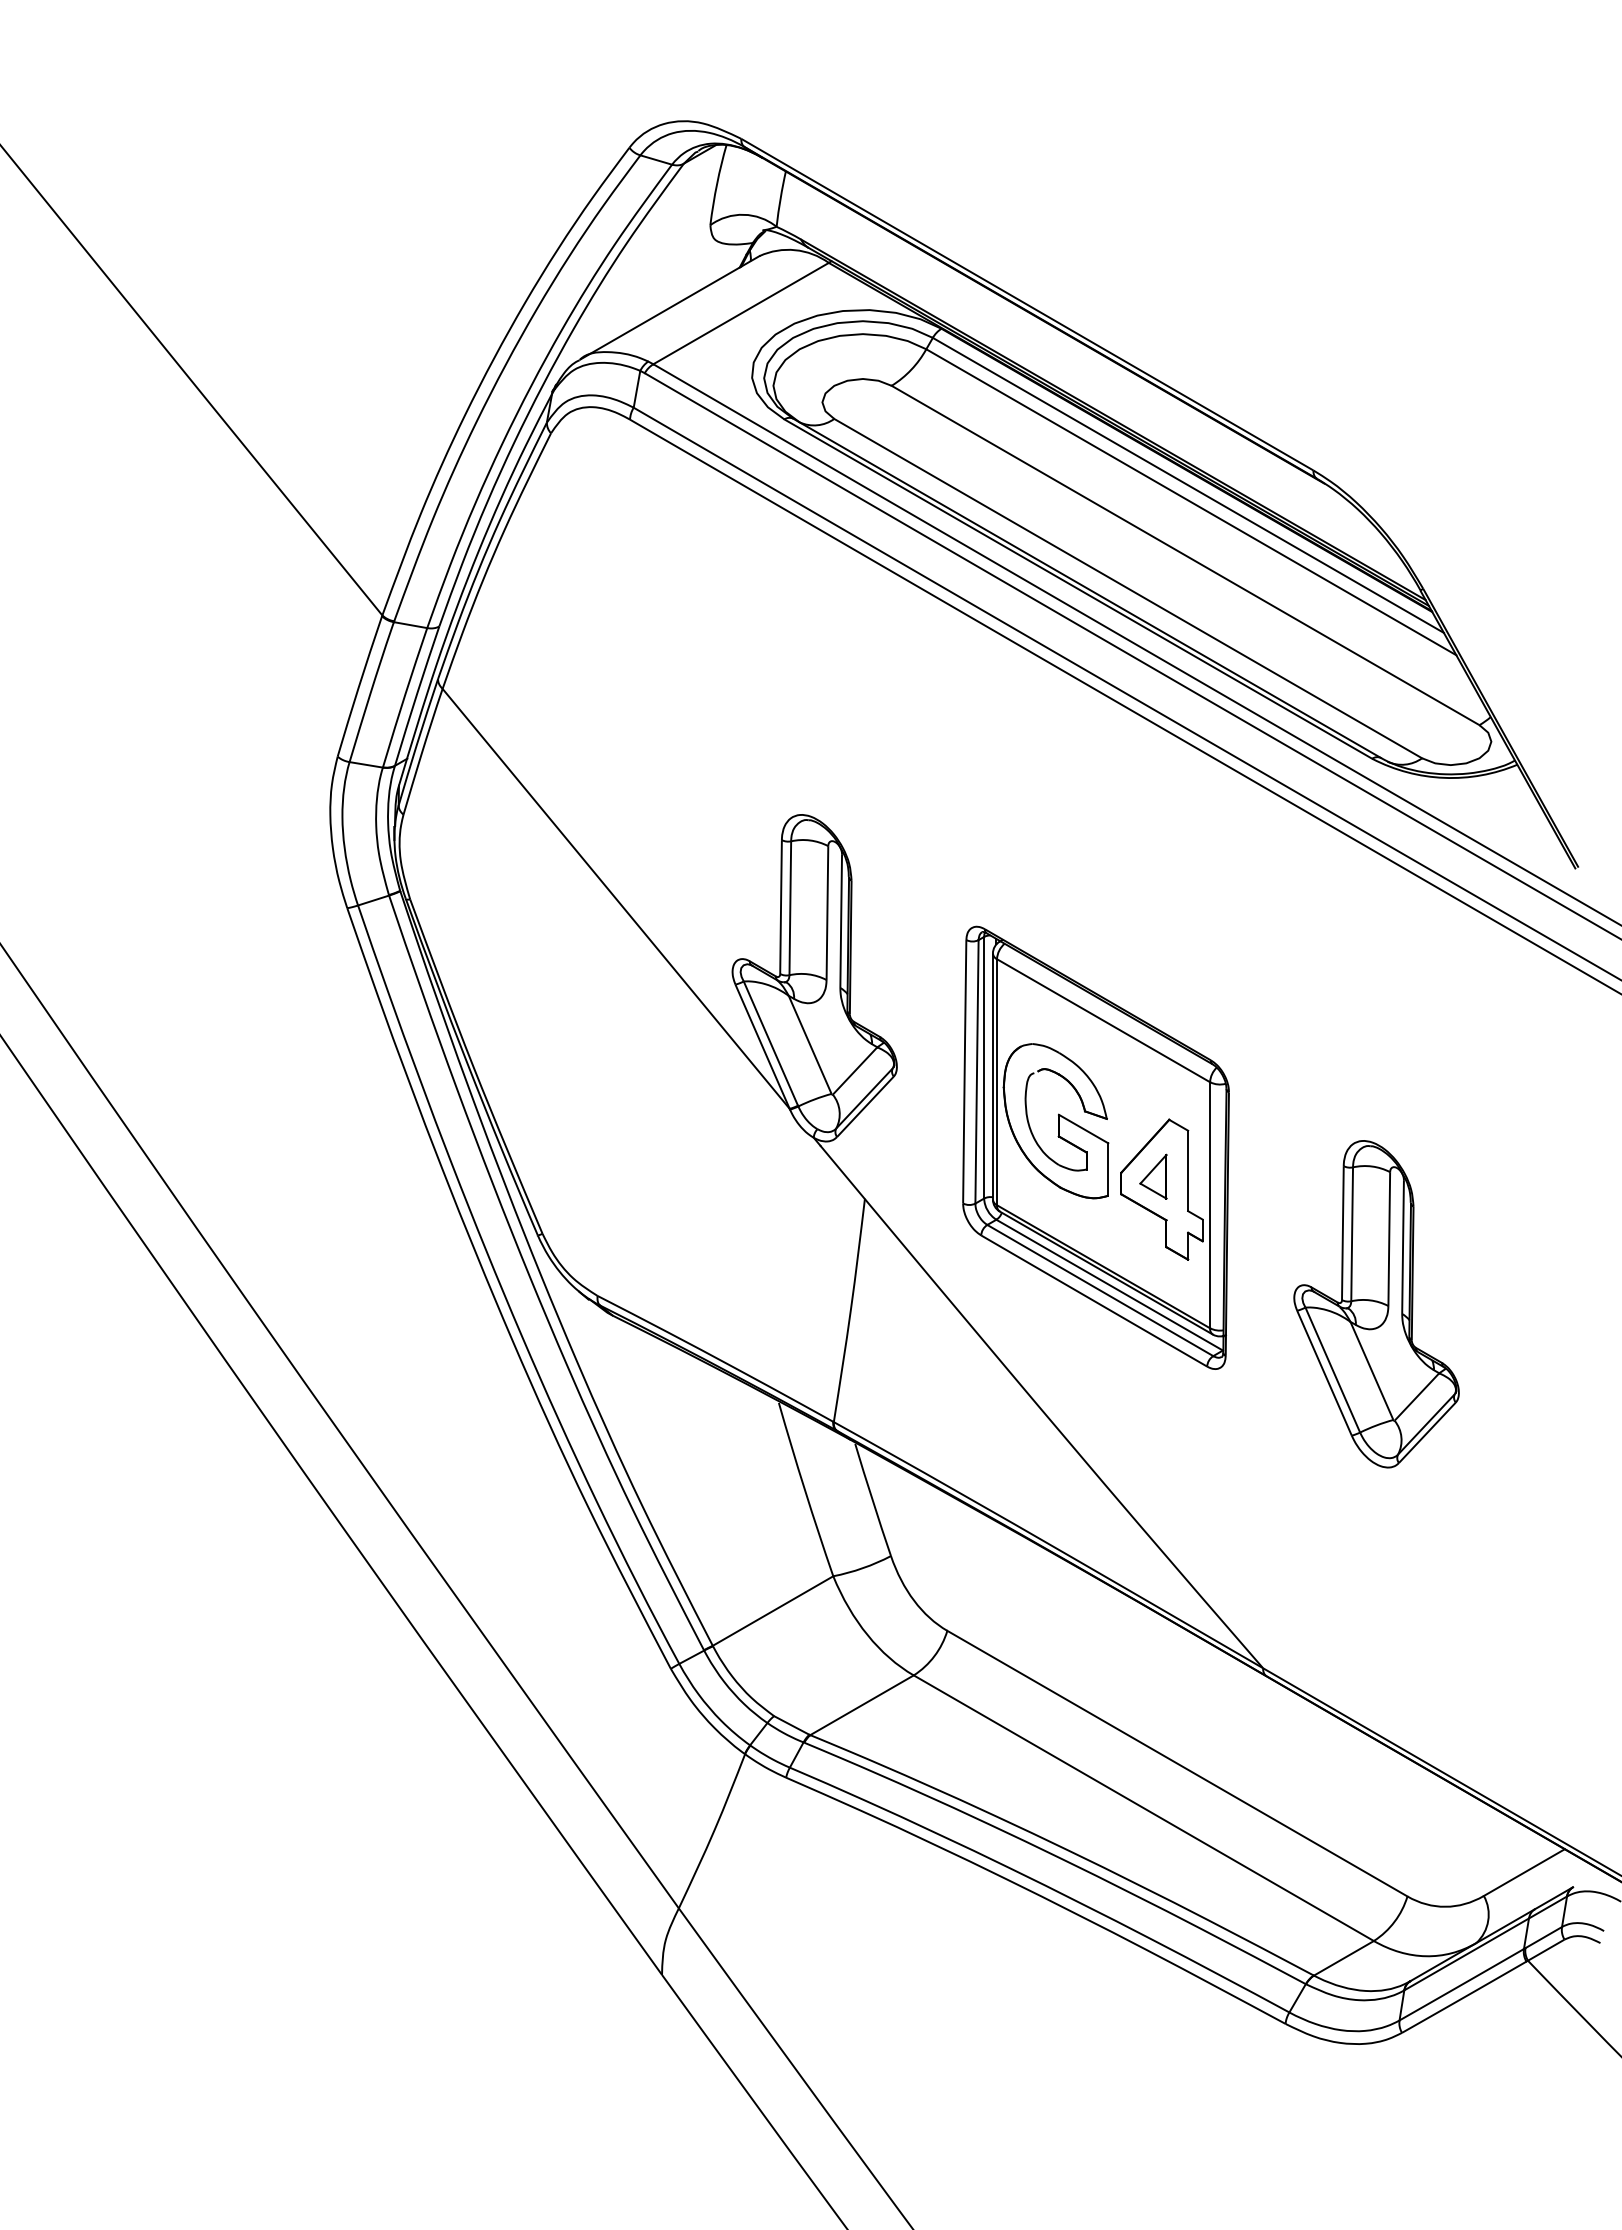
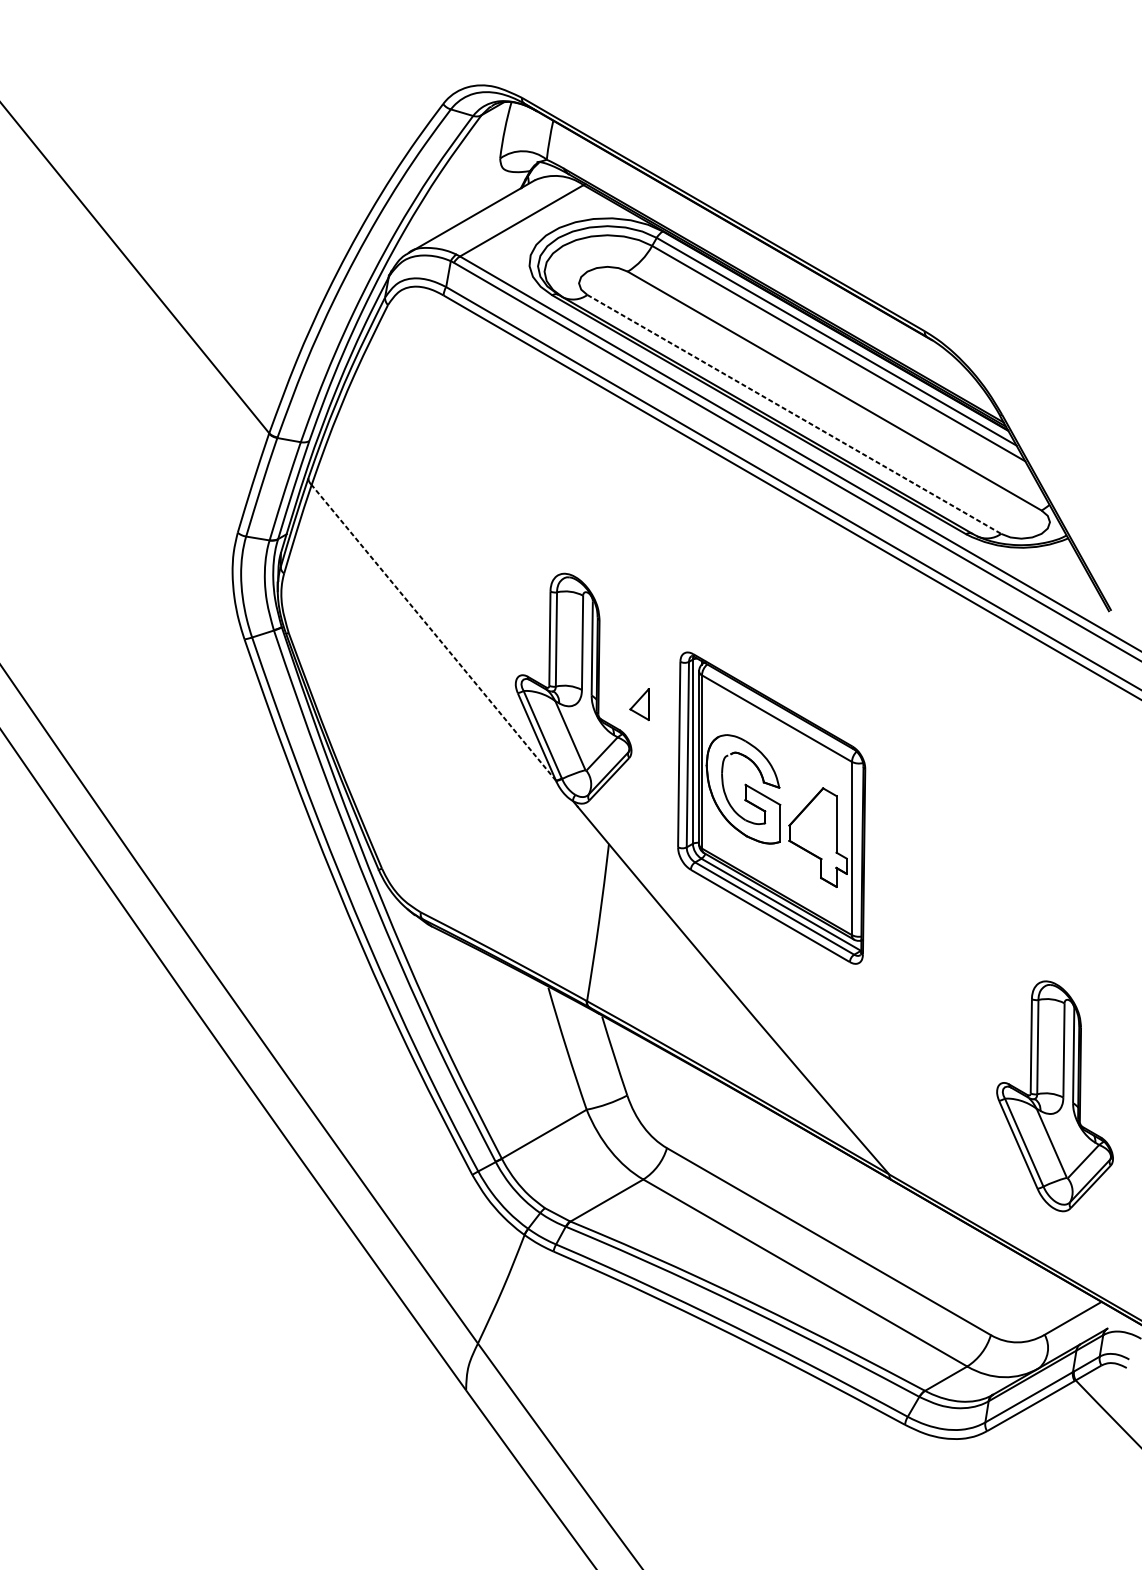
line: (1128, 588) -> (794, 414), solid -> dashed
line: (615, 898) -> (433, 632), solid -> dashed
part: (1153, 1176) -> (639, 704), moved
part: (1376, 1304) -> (1055, 1096), moved

